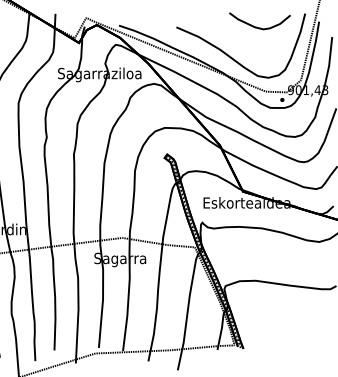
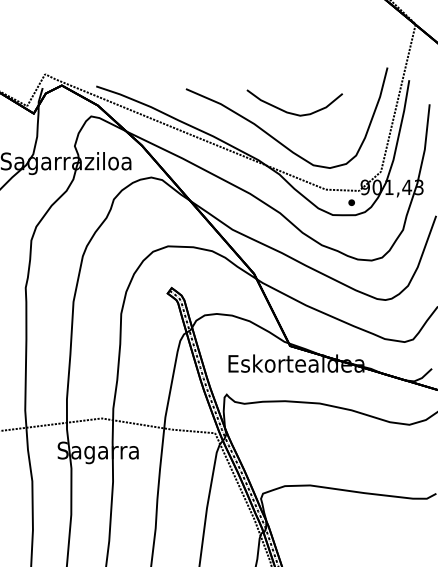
curve: (256, 26) -> (289, 111), moved

